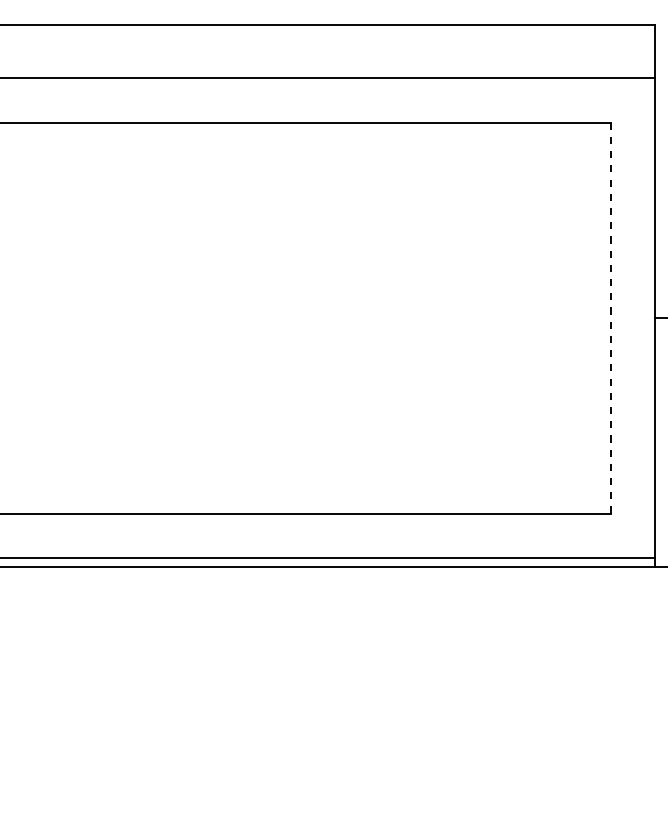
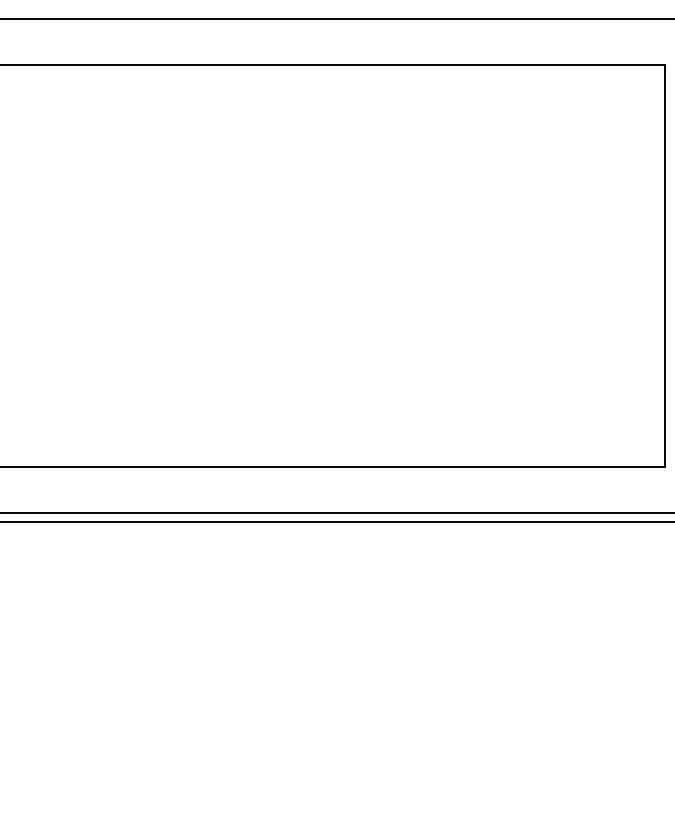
line: (610, 317) -> (664, 265), dashed -> solid

